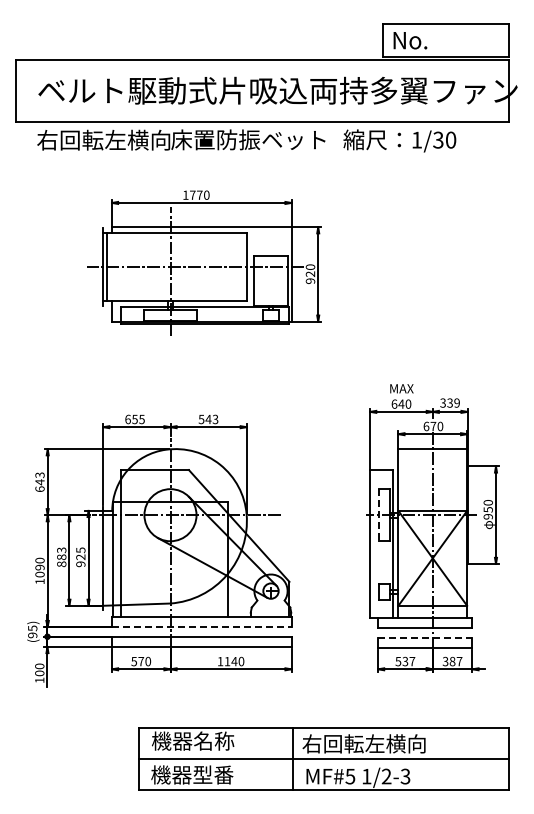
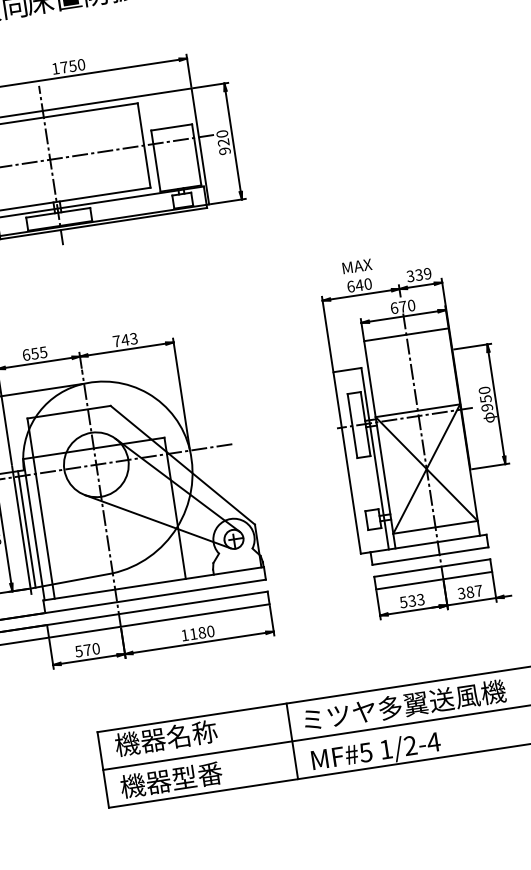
text: (199, 194) -> (72, 65), 1770 -> 1750
text: (201, 419) -> (116, 341), 543 -> 743
line: (378, 515) -> (352, 426), dashed -> solid
line: (107, 557) -> (26, 528), added
line: (201, 627) -> (155, 597), dashed -> solid
line: (425, 637) -> (432, 567), dashed -> solid
text: (234, 661) -> (202, 632), 1140 -> 1180
text: (412, 661) -> (420, 599), 537 -> 533
text: (385, 743) -> (403, 705), 右回転左横向 -> ミツヤ多翼送風機
text: (405, 776) -> (433, 742), 1/2-3 -> 1/2-4

